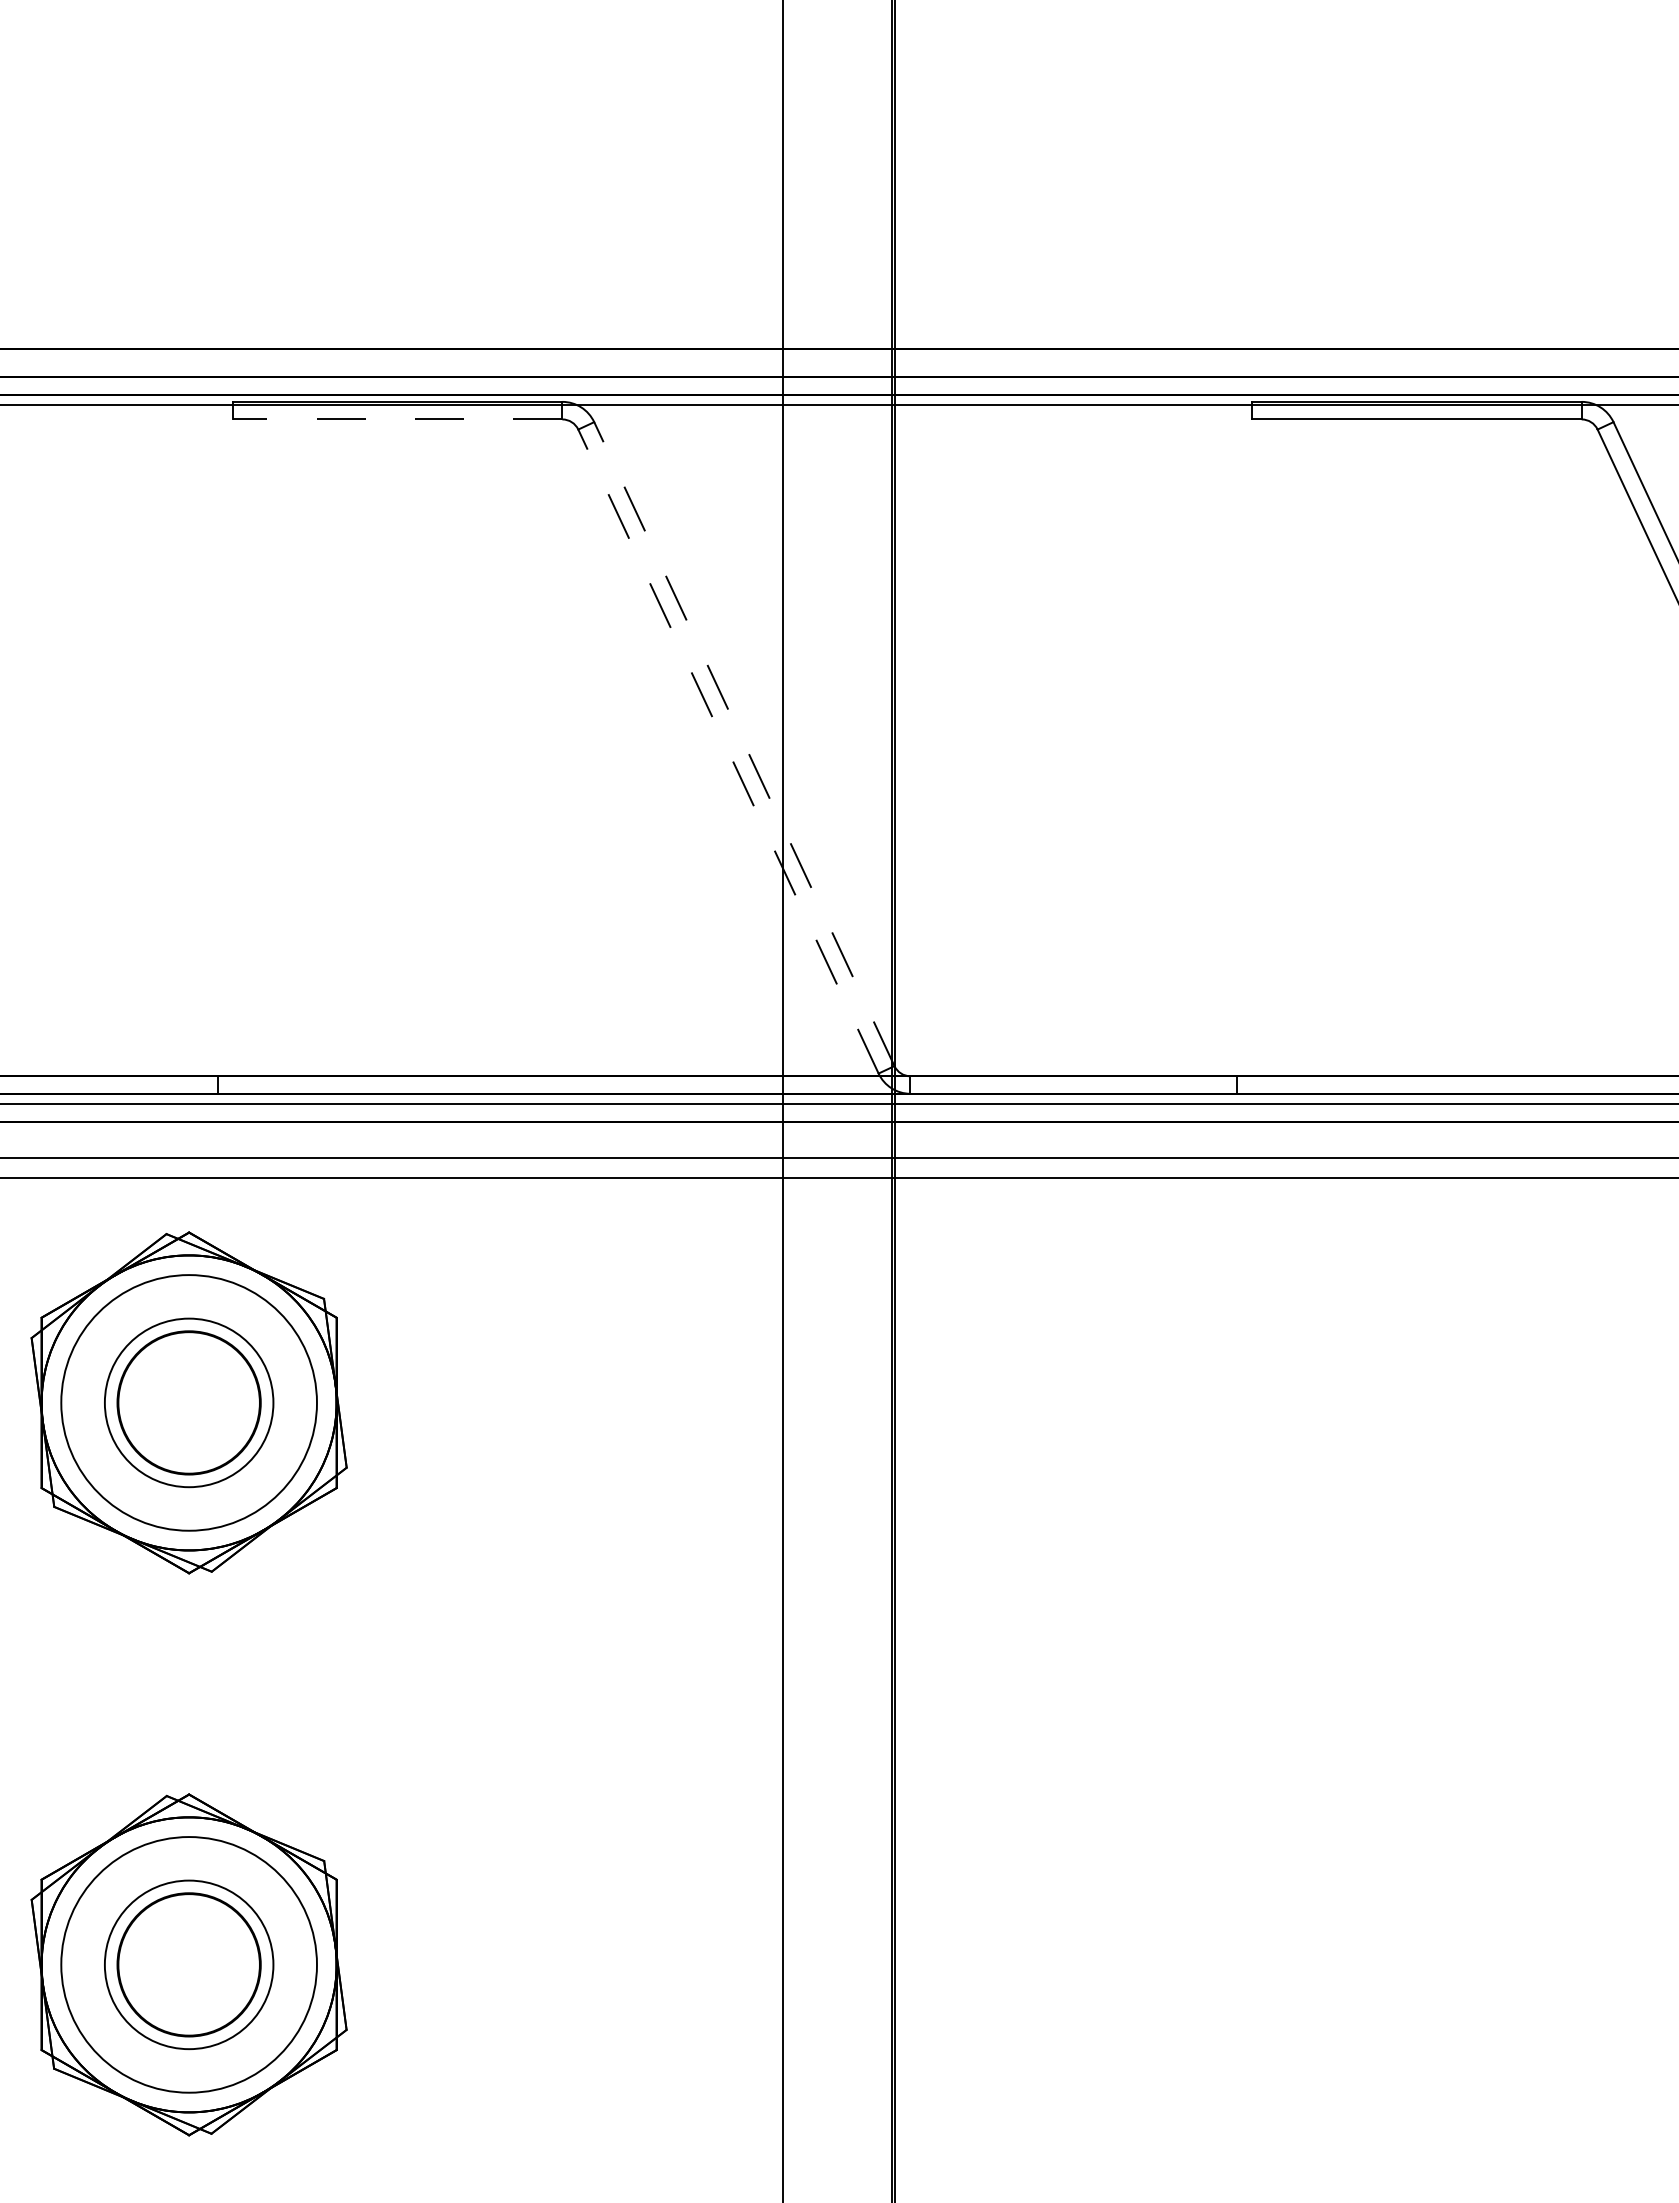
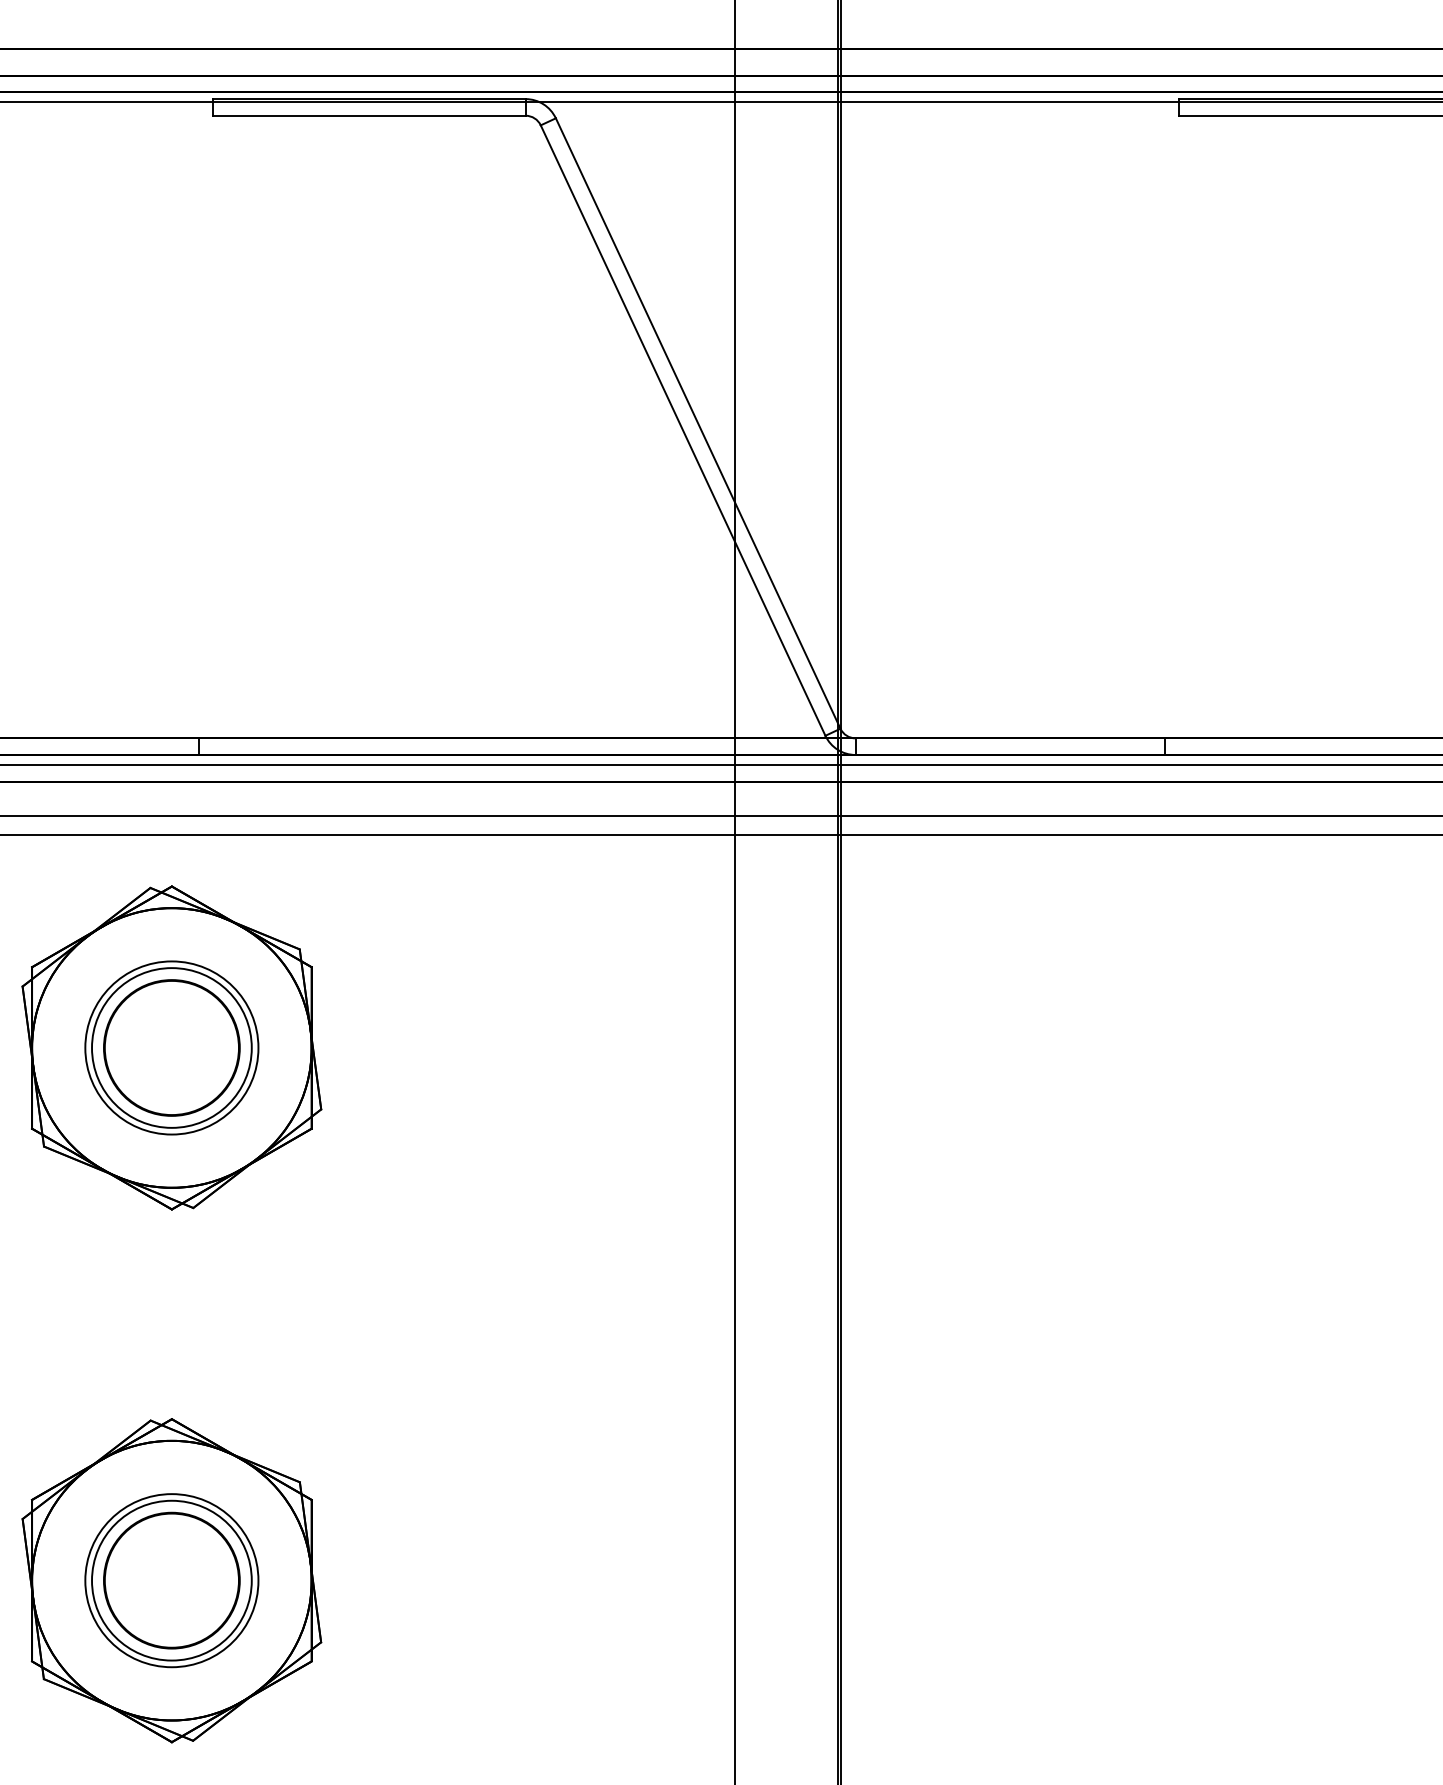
line: (397, 419) -> (369, 115), dashed -> solid
line: (744, 743) -> (698, 422), dashed -> solid
line: (728, 751) -> (683, 430), dashed -> solid
circle: (188, 1402) -> (171, 1047), size x0.71
circle: (188, 1964) -> (171, 1580), size x0.71

